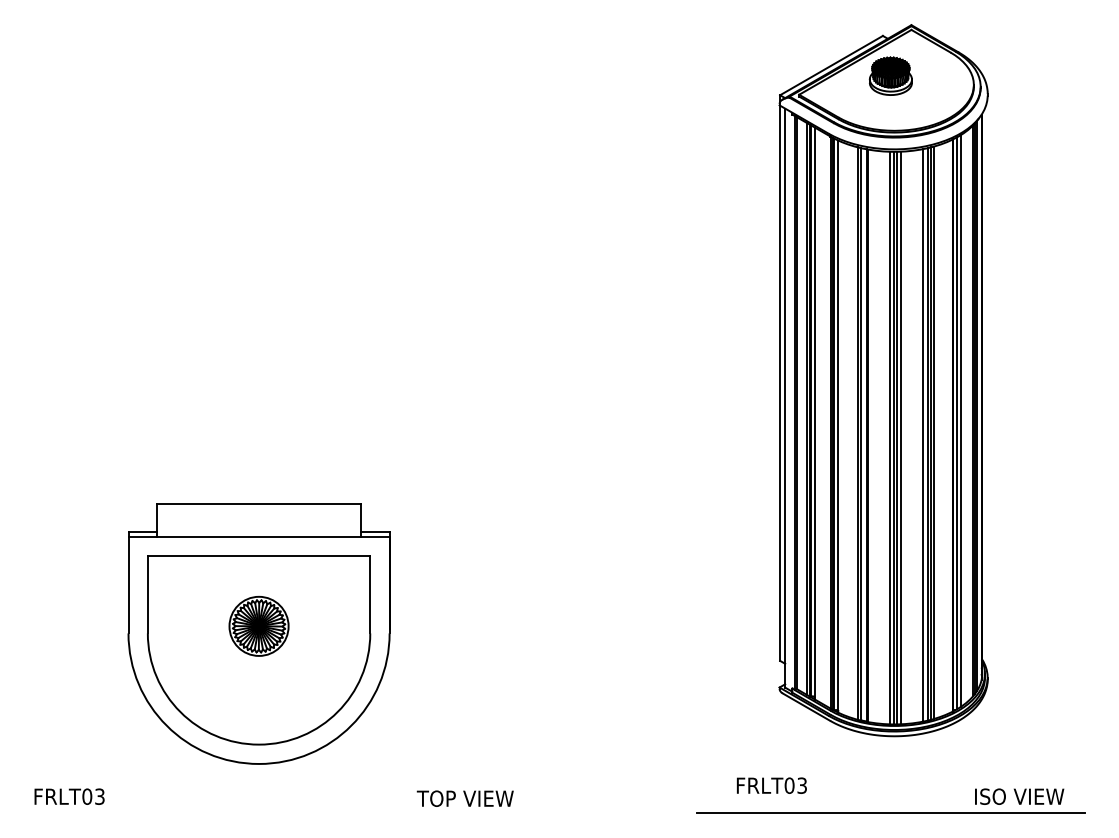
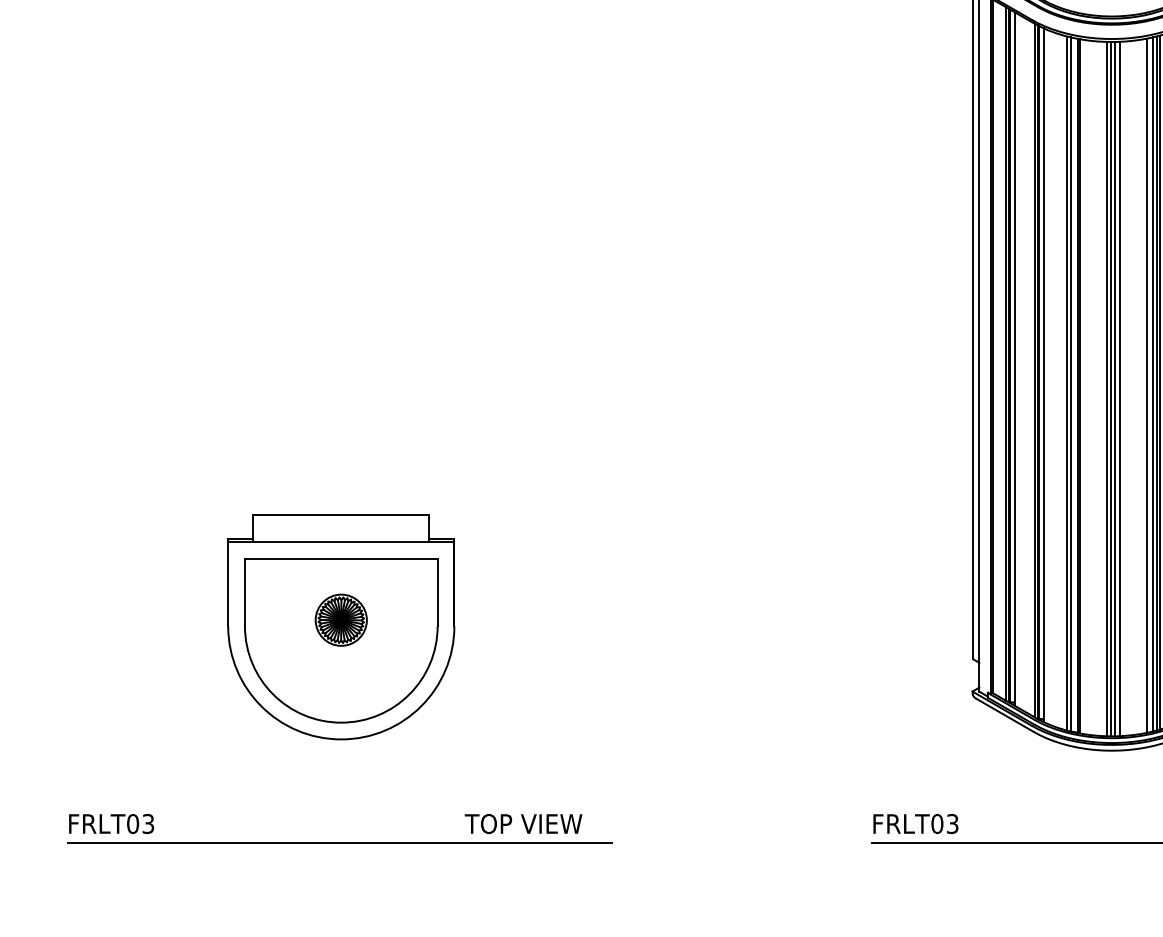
part: (258, 634) -> (340, 627), size x0.71
text: (771, 785) -> (915, 823), moved
text: (464, 798) -> (522, 823), moved
line: (257, 812) -> (339, 843), added

